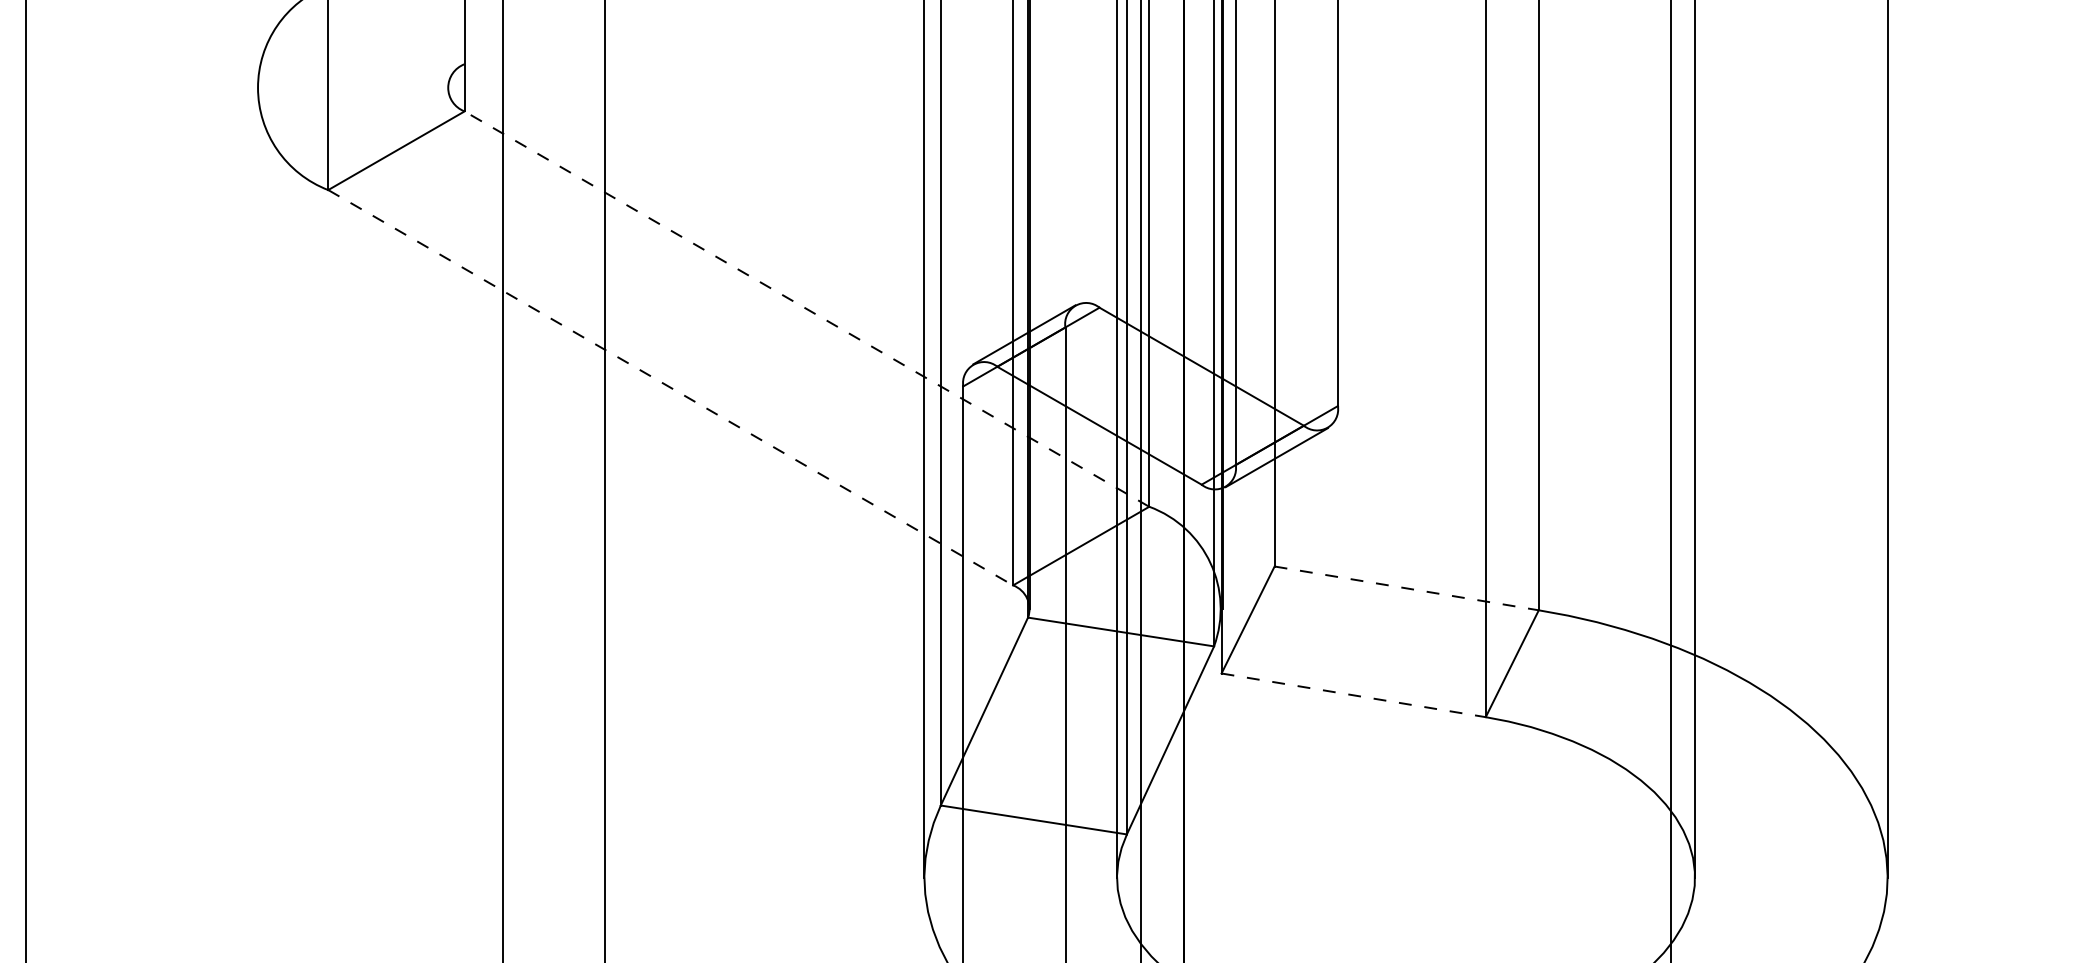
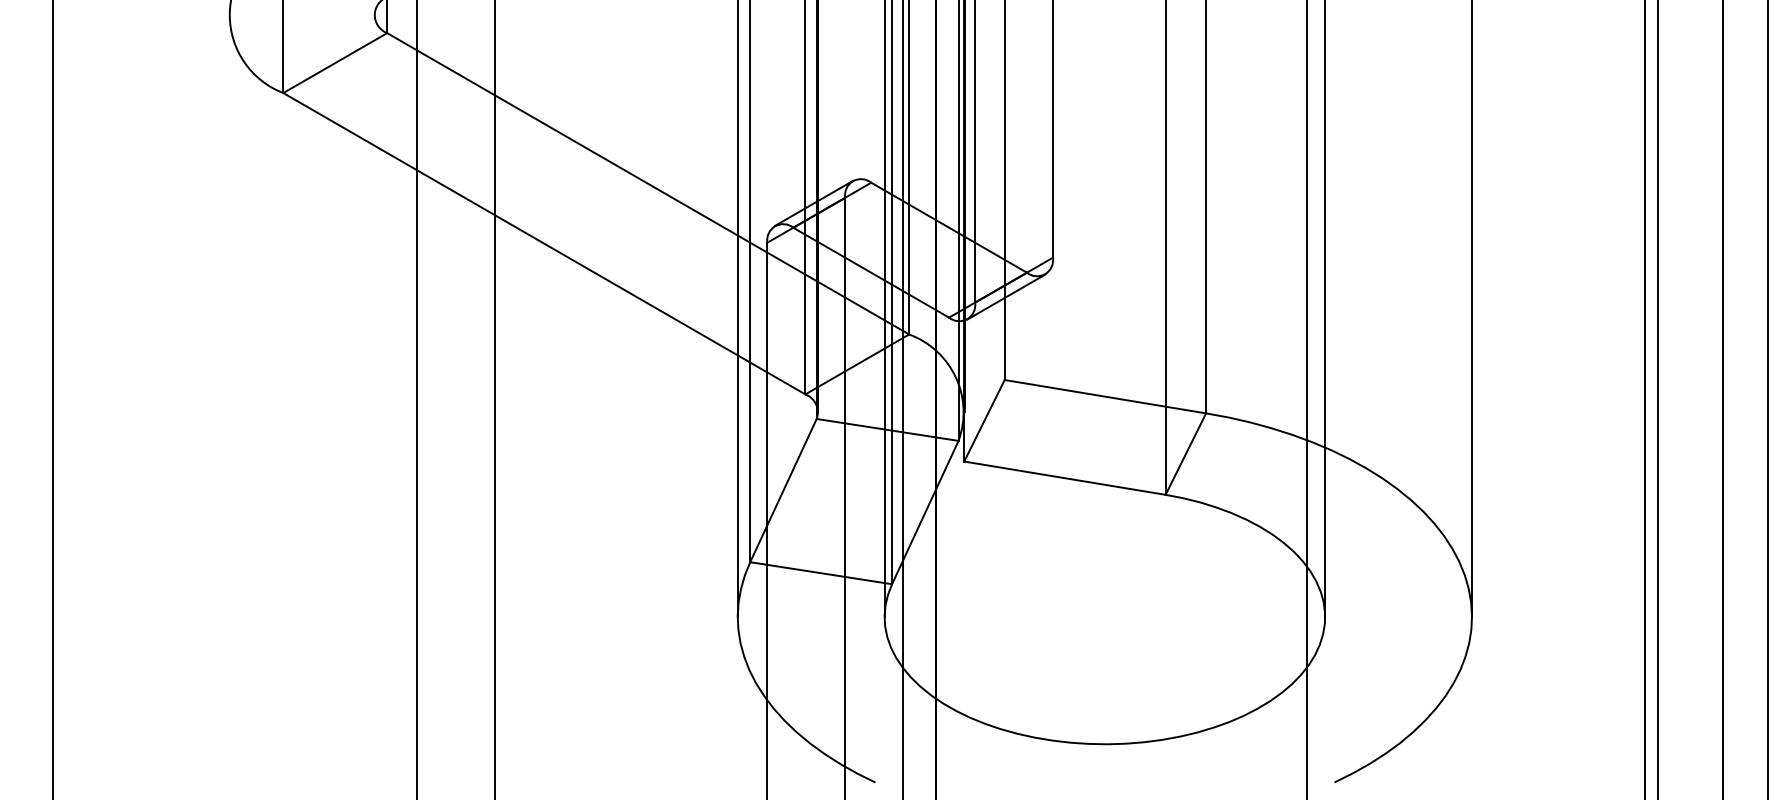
line: (806, 308) -> (647, 183), dashed -> solid
line: (670, 387) -> (544, 243), dashed -> solid
line: (1406, 588) -> (1105, 396), dashed -> solid
line: (1354, 695) -> (1065, 478), dashed -> solid

